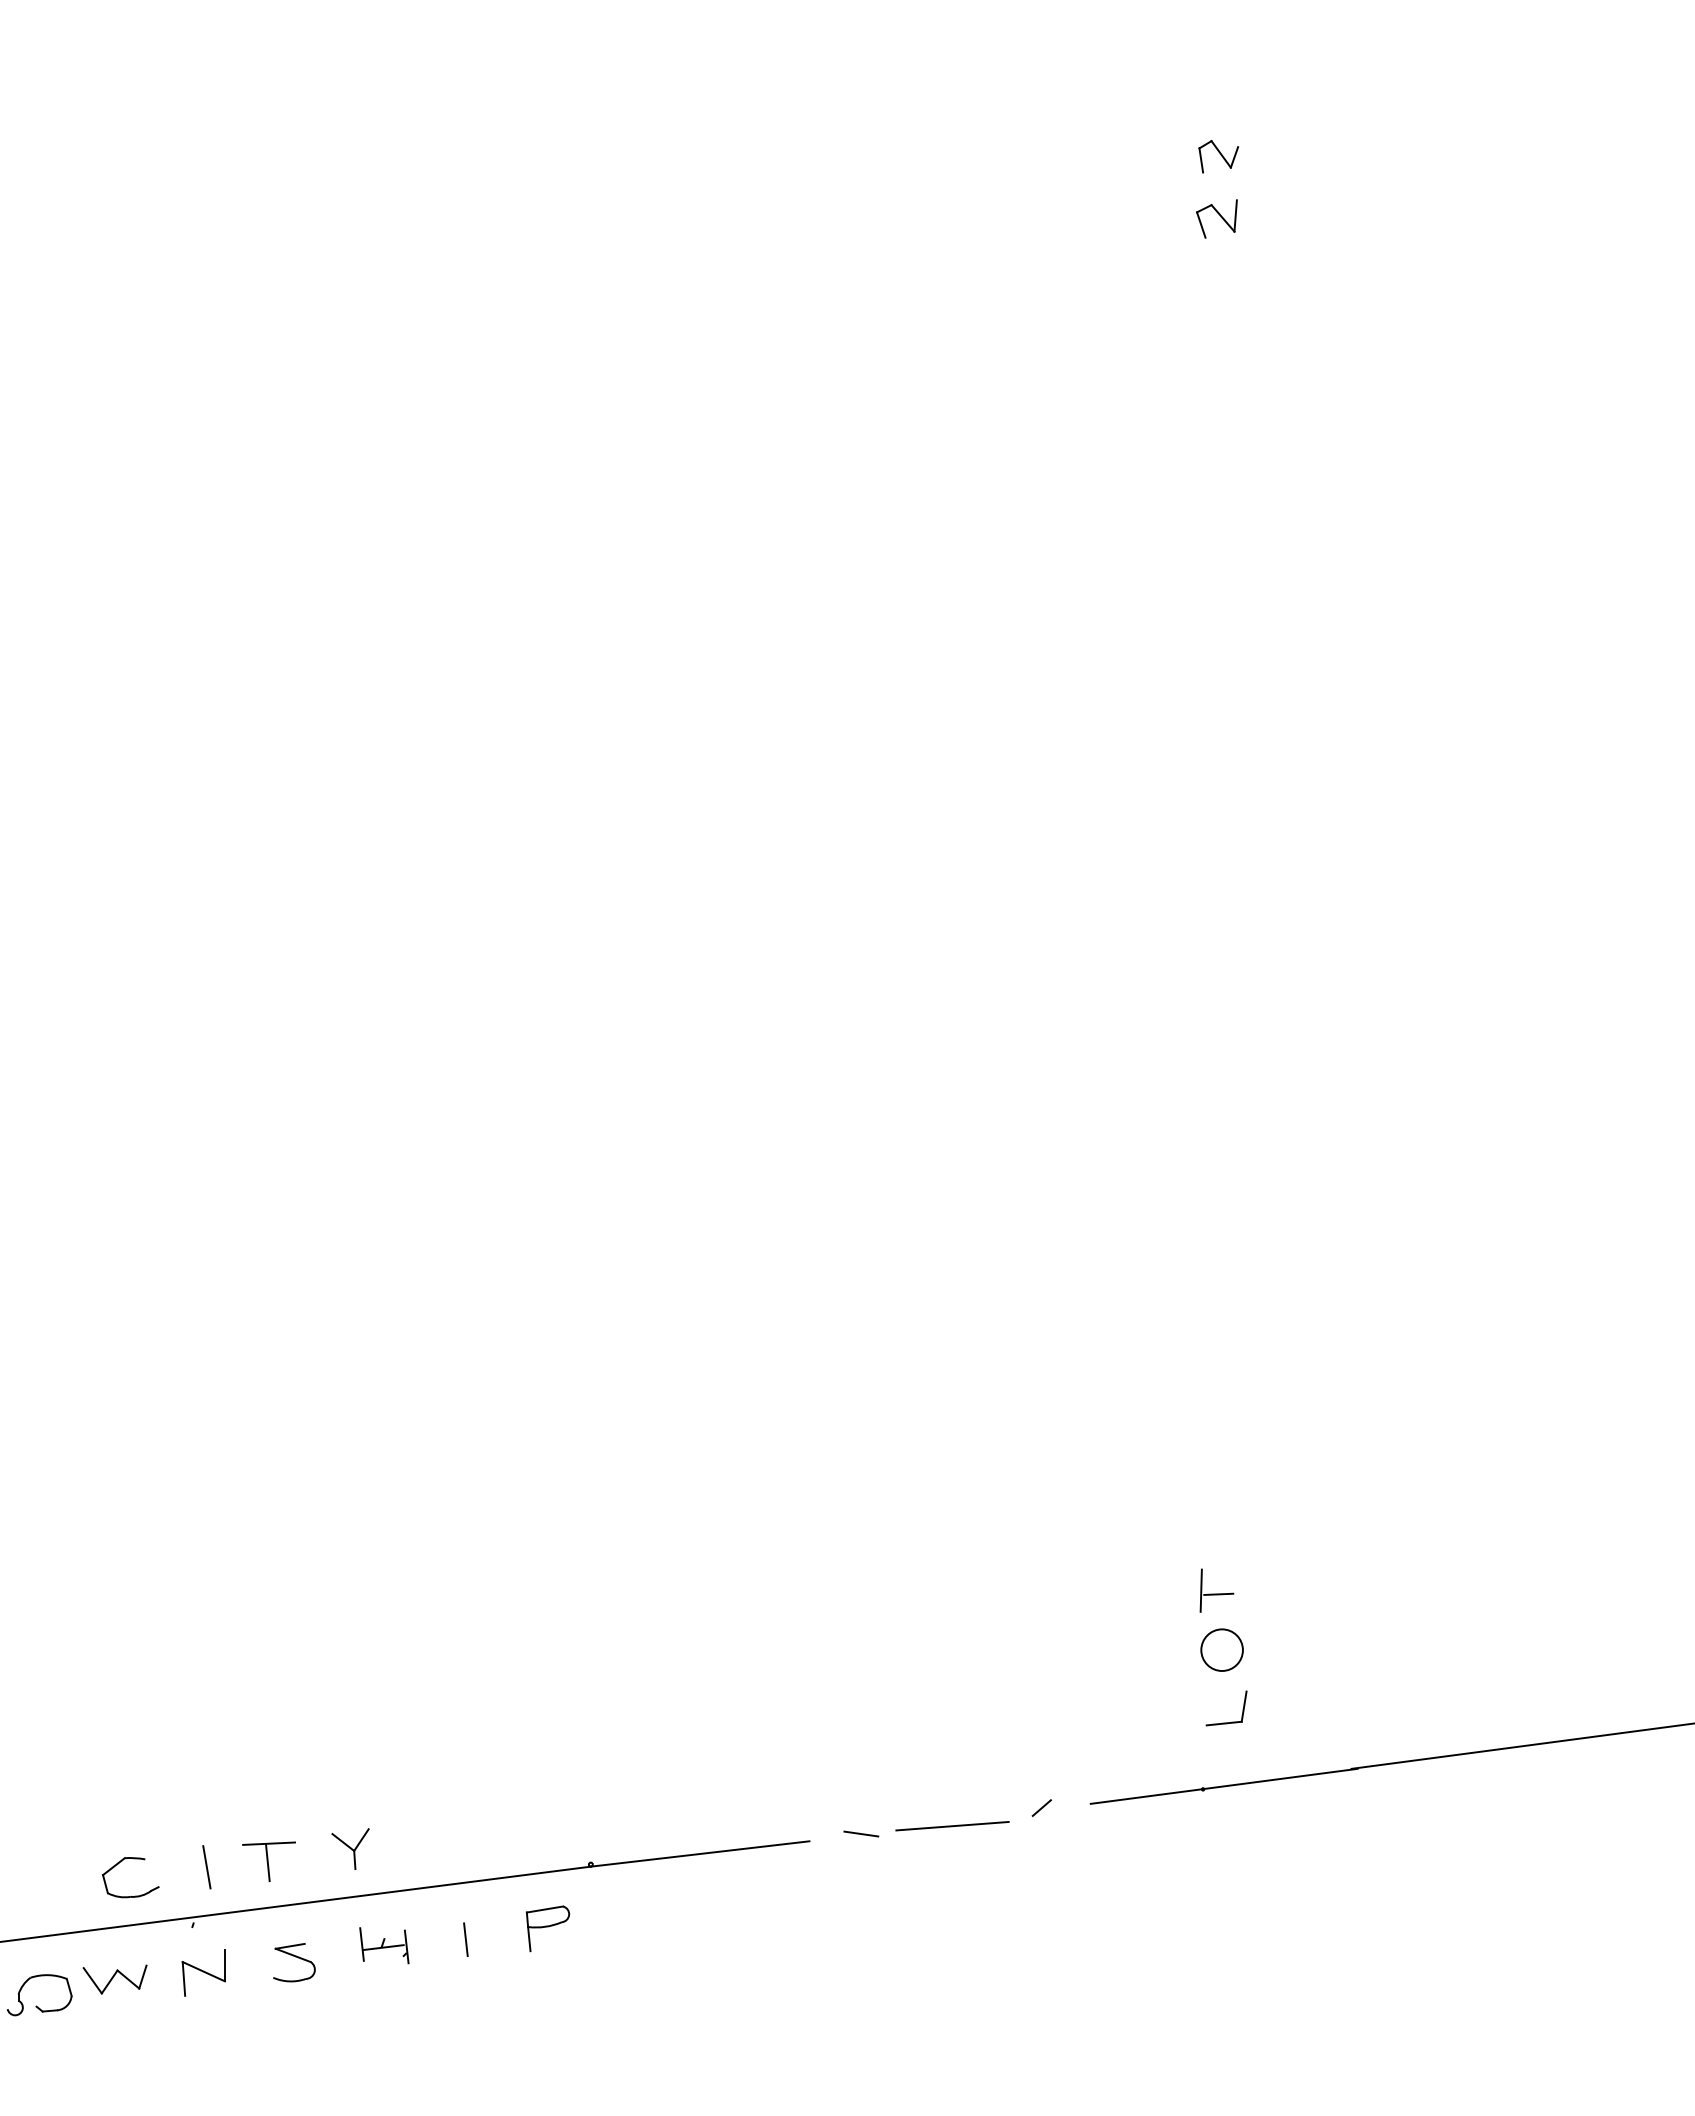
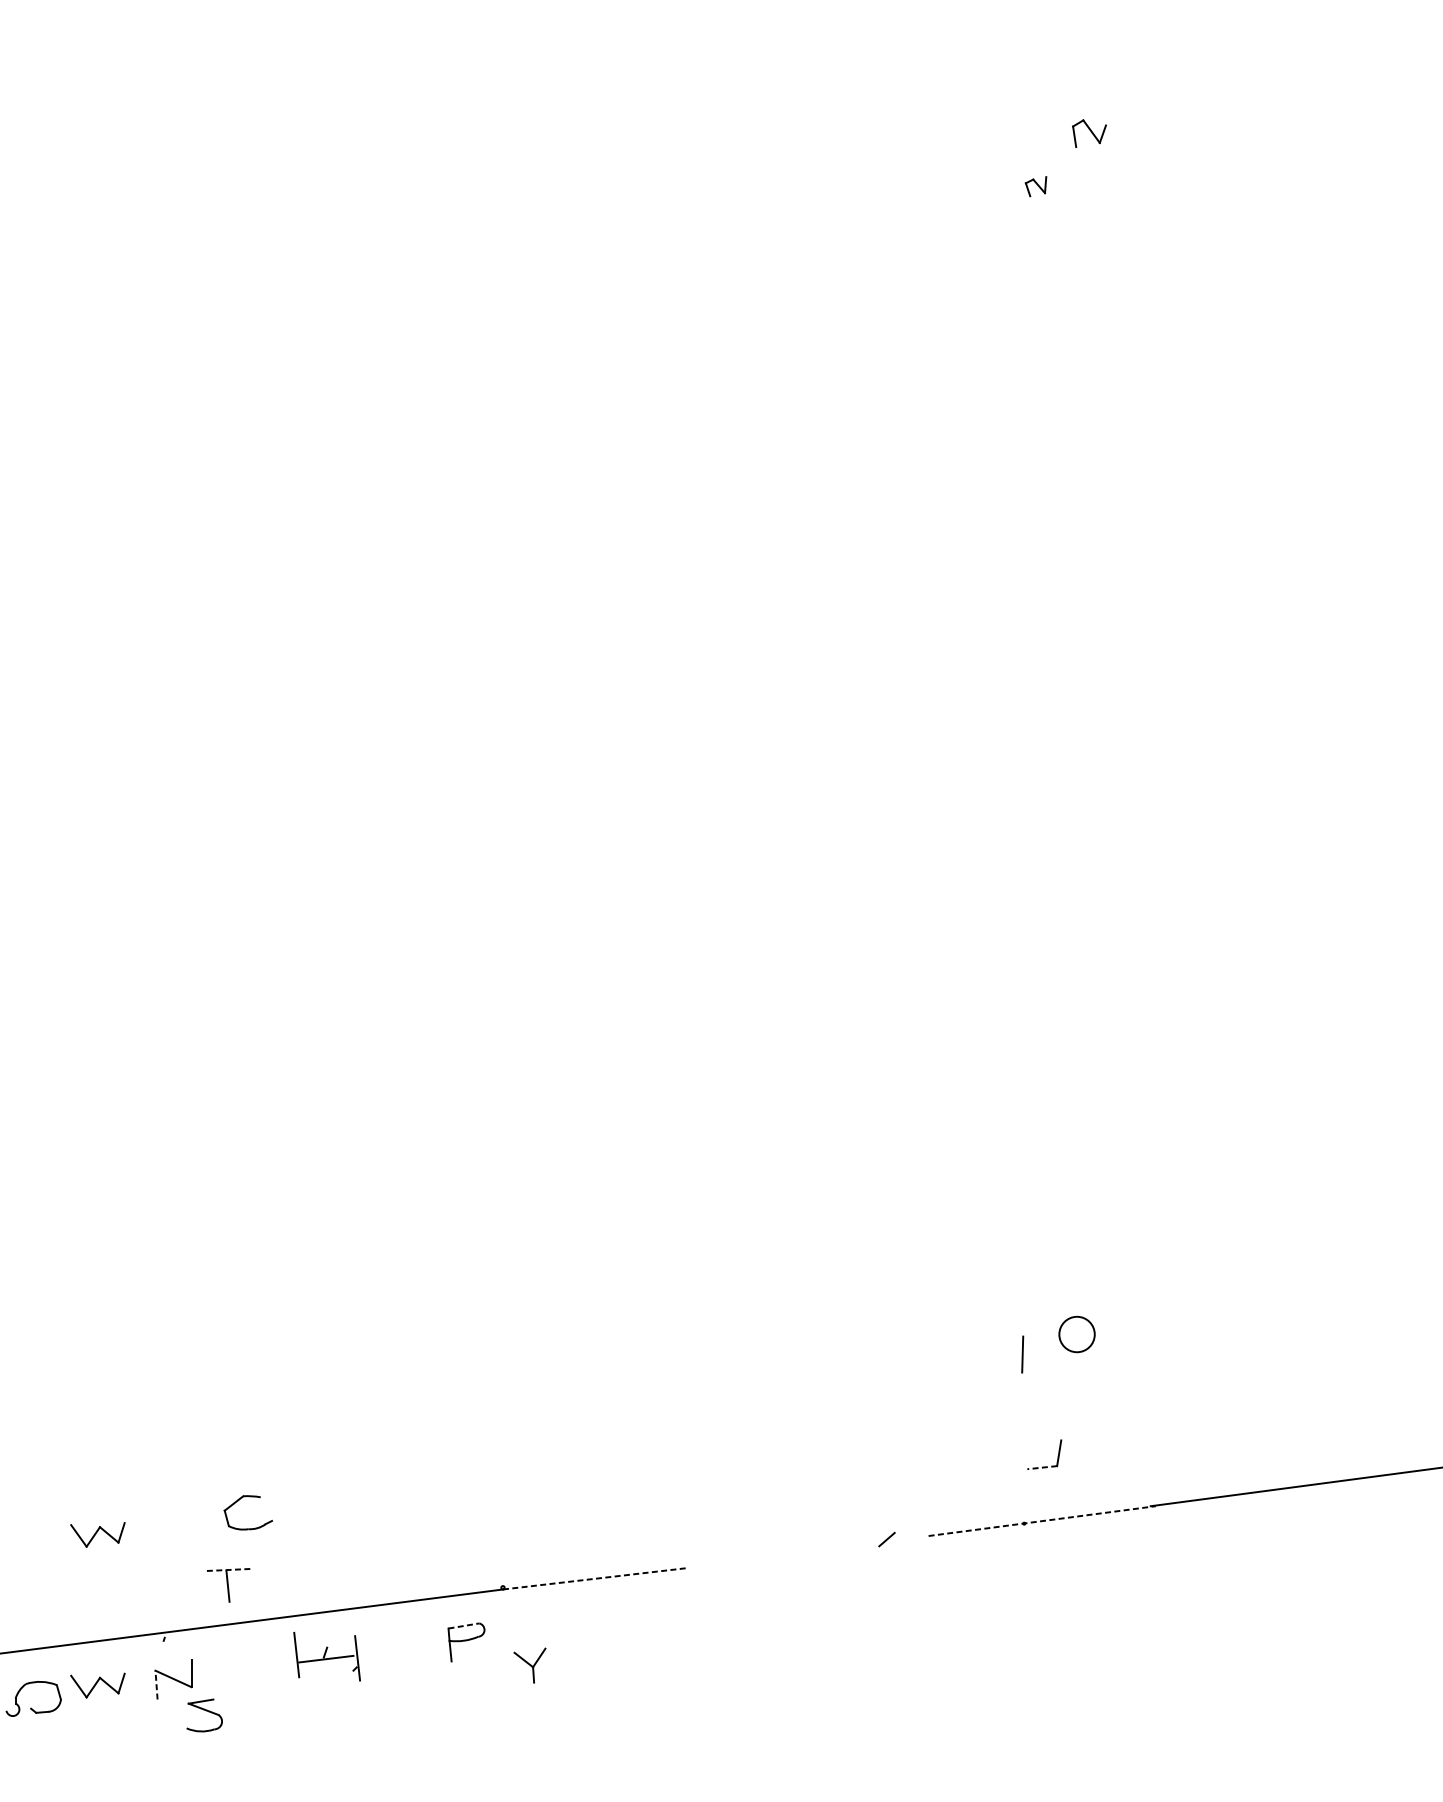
part: (1218, 156) -> (1089, 133), moved
part: (1216, 218) -> (1035, 186), size x0.6
line: (1218, 1593) -> (1037, 1356), removed
circle: (1221, 1649) -> (1076, 1333), moved
line: (1224, 1723) -> (1042, 1467), solid -> dashed
line: (1224, 1786) -> (1042, 1521), solid -> dashed
part: (114, 1802) -> (97, 1534), added
line: (952, 1825) -> (810, 1554), removed
line: (861, 1833) -> (733, 1561), removed
line: (269, 1843) -> (229, 1569), solid -> dashed
part: (350, 1848) -> (529, 1665), moved
line: (700, 1853) -> (596, 1578), solid -> dashed
part: (118, 1864) -> (237, 1501), moved
line: (206, 1867) -> (175, 1590), removed
line: (545, 1909) -> (464, 1625), solid -> dashed
line: (465, 1939) -> (396, 1651), removed
part: (384, 1945) -> (327, 1656), size x1.6
part: (294, 1962) -> (204, 1715), moved
line: (183, 1978) -> (156, 1684), solid -> dashed

